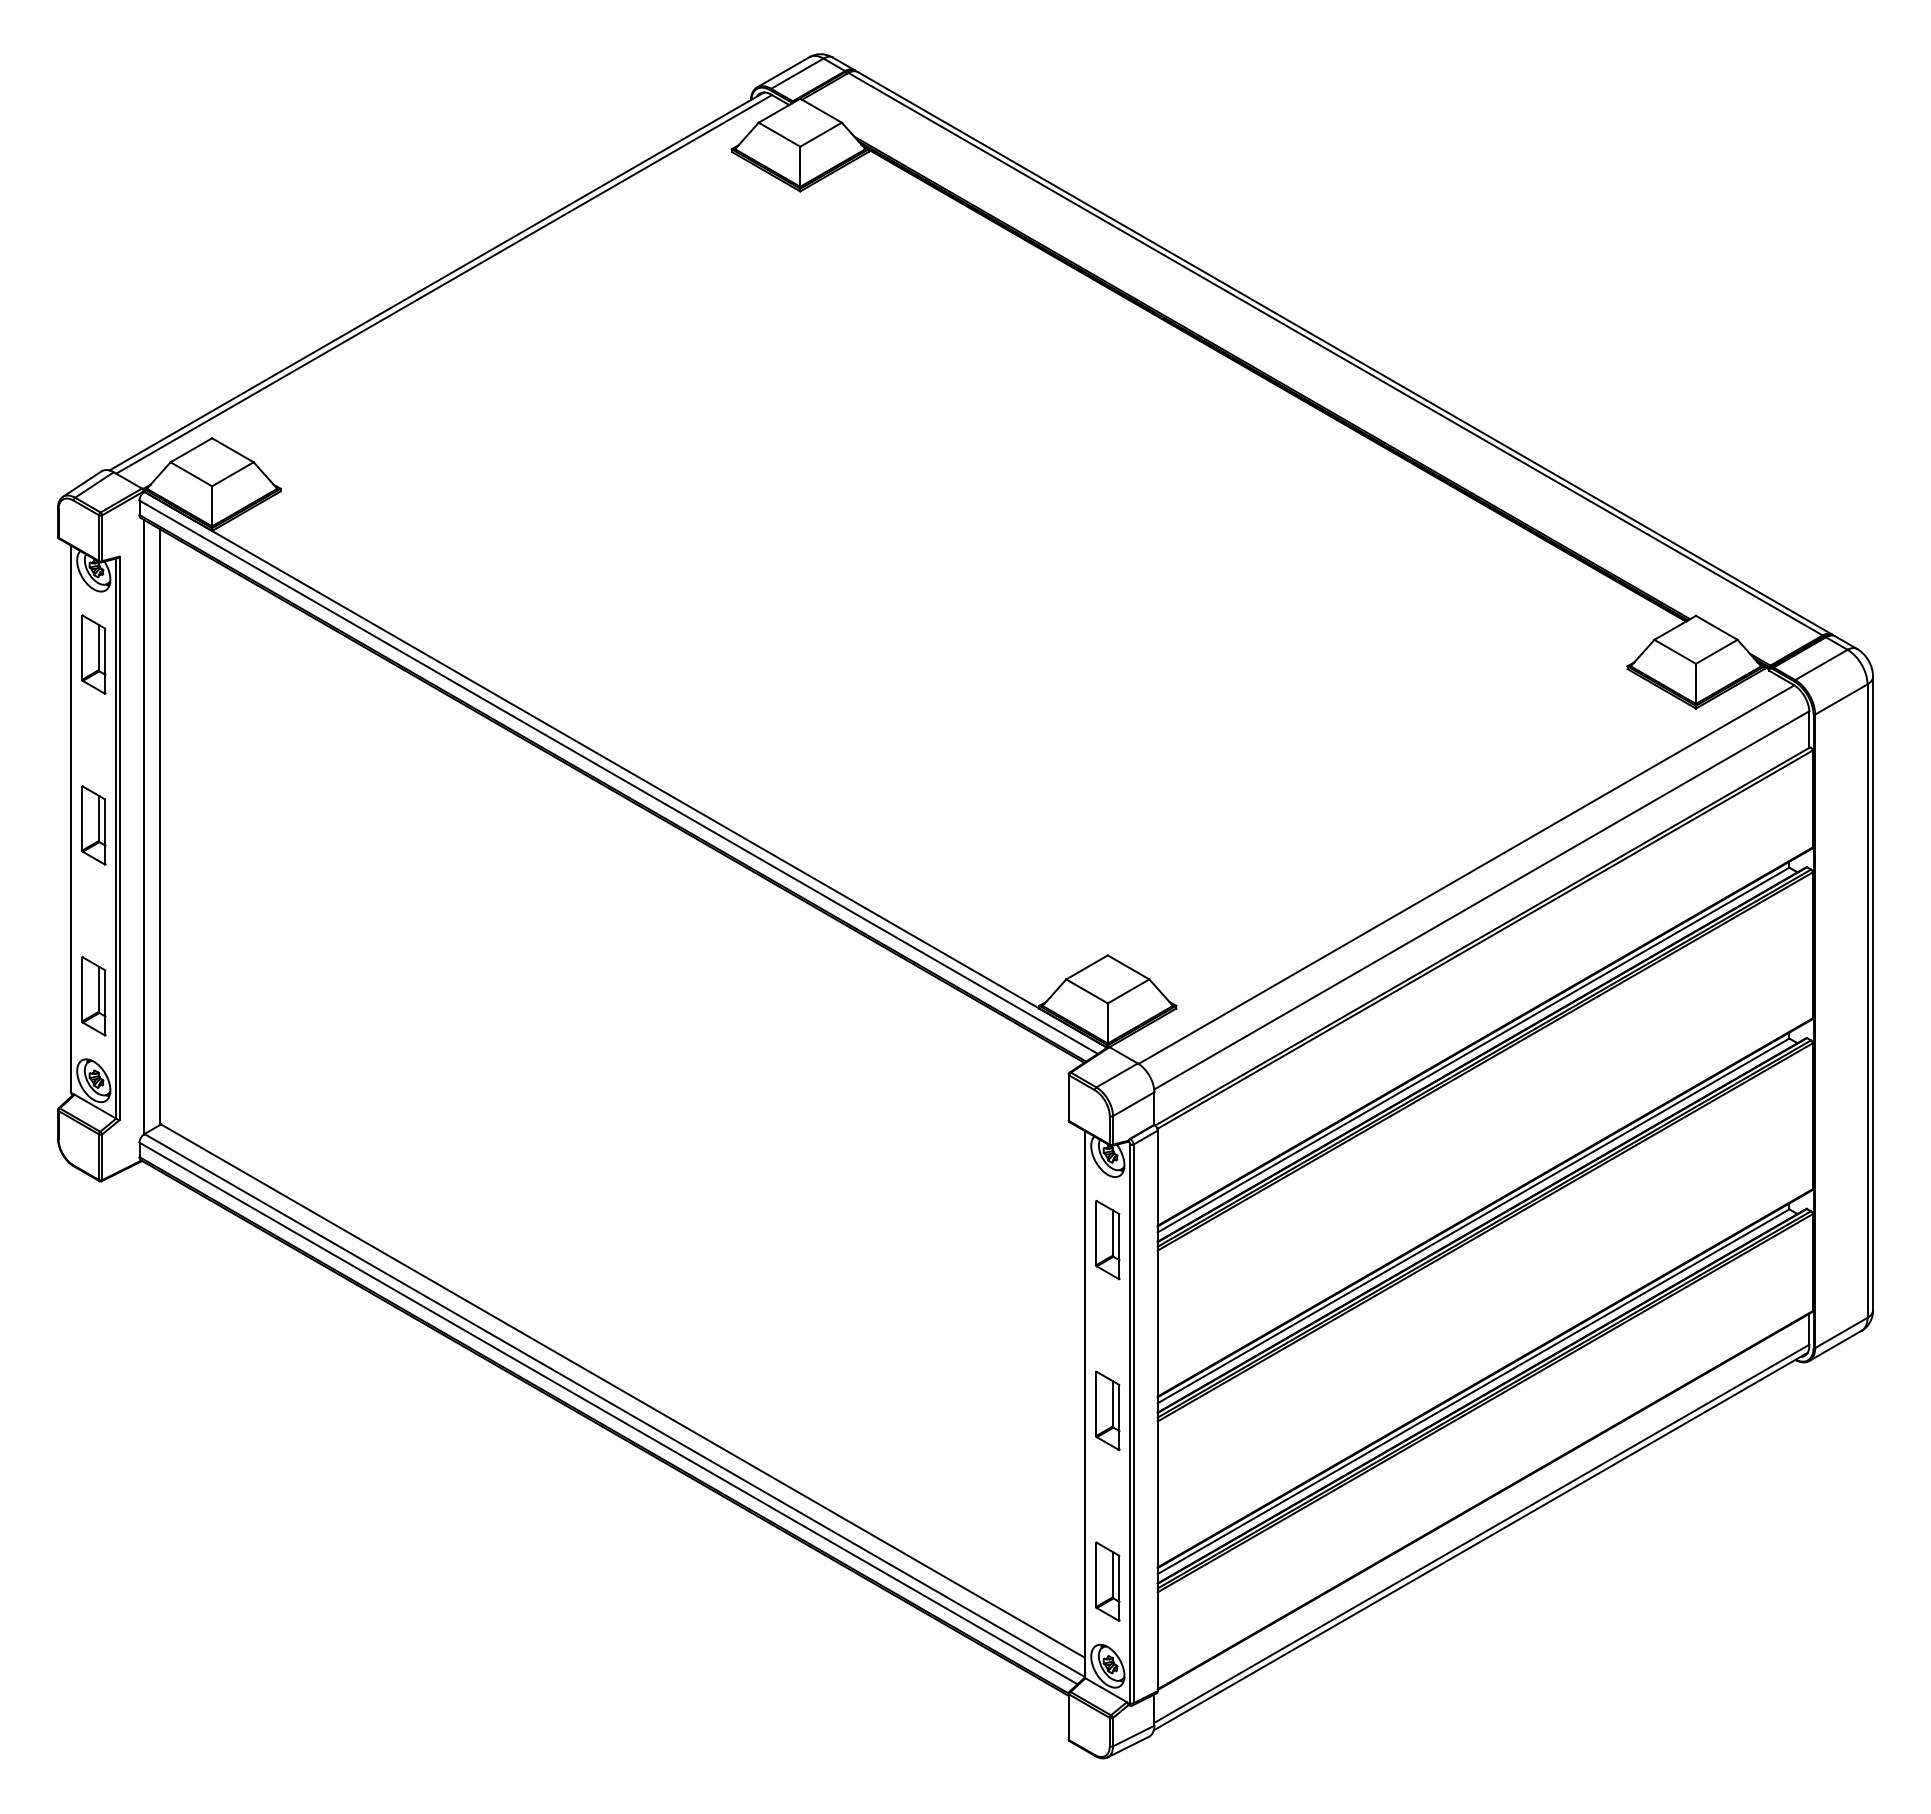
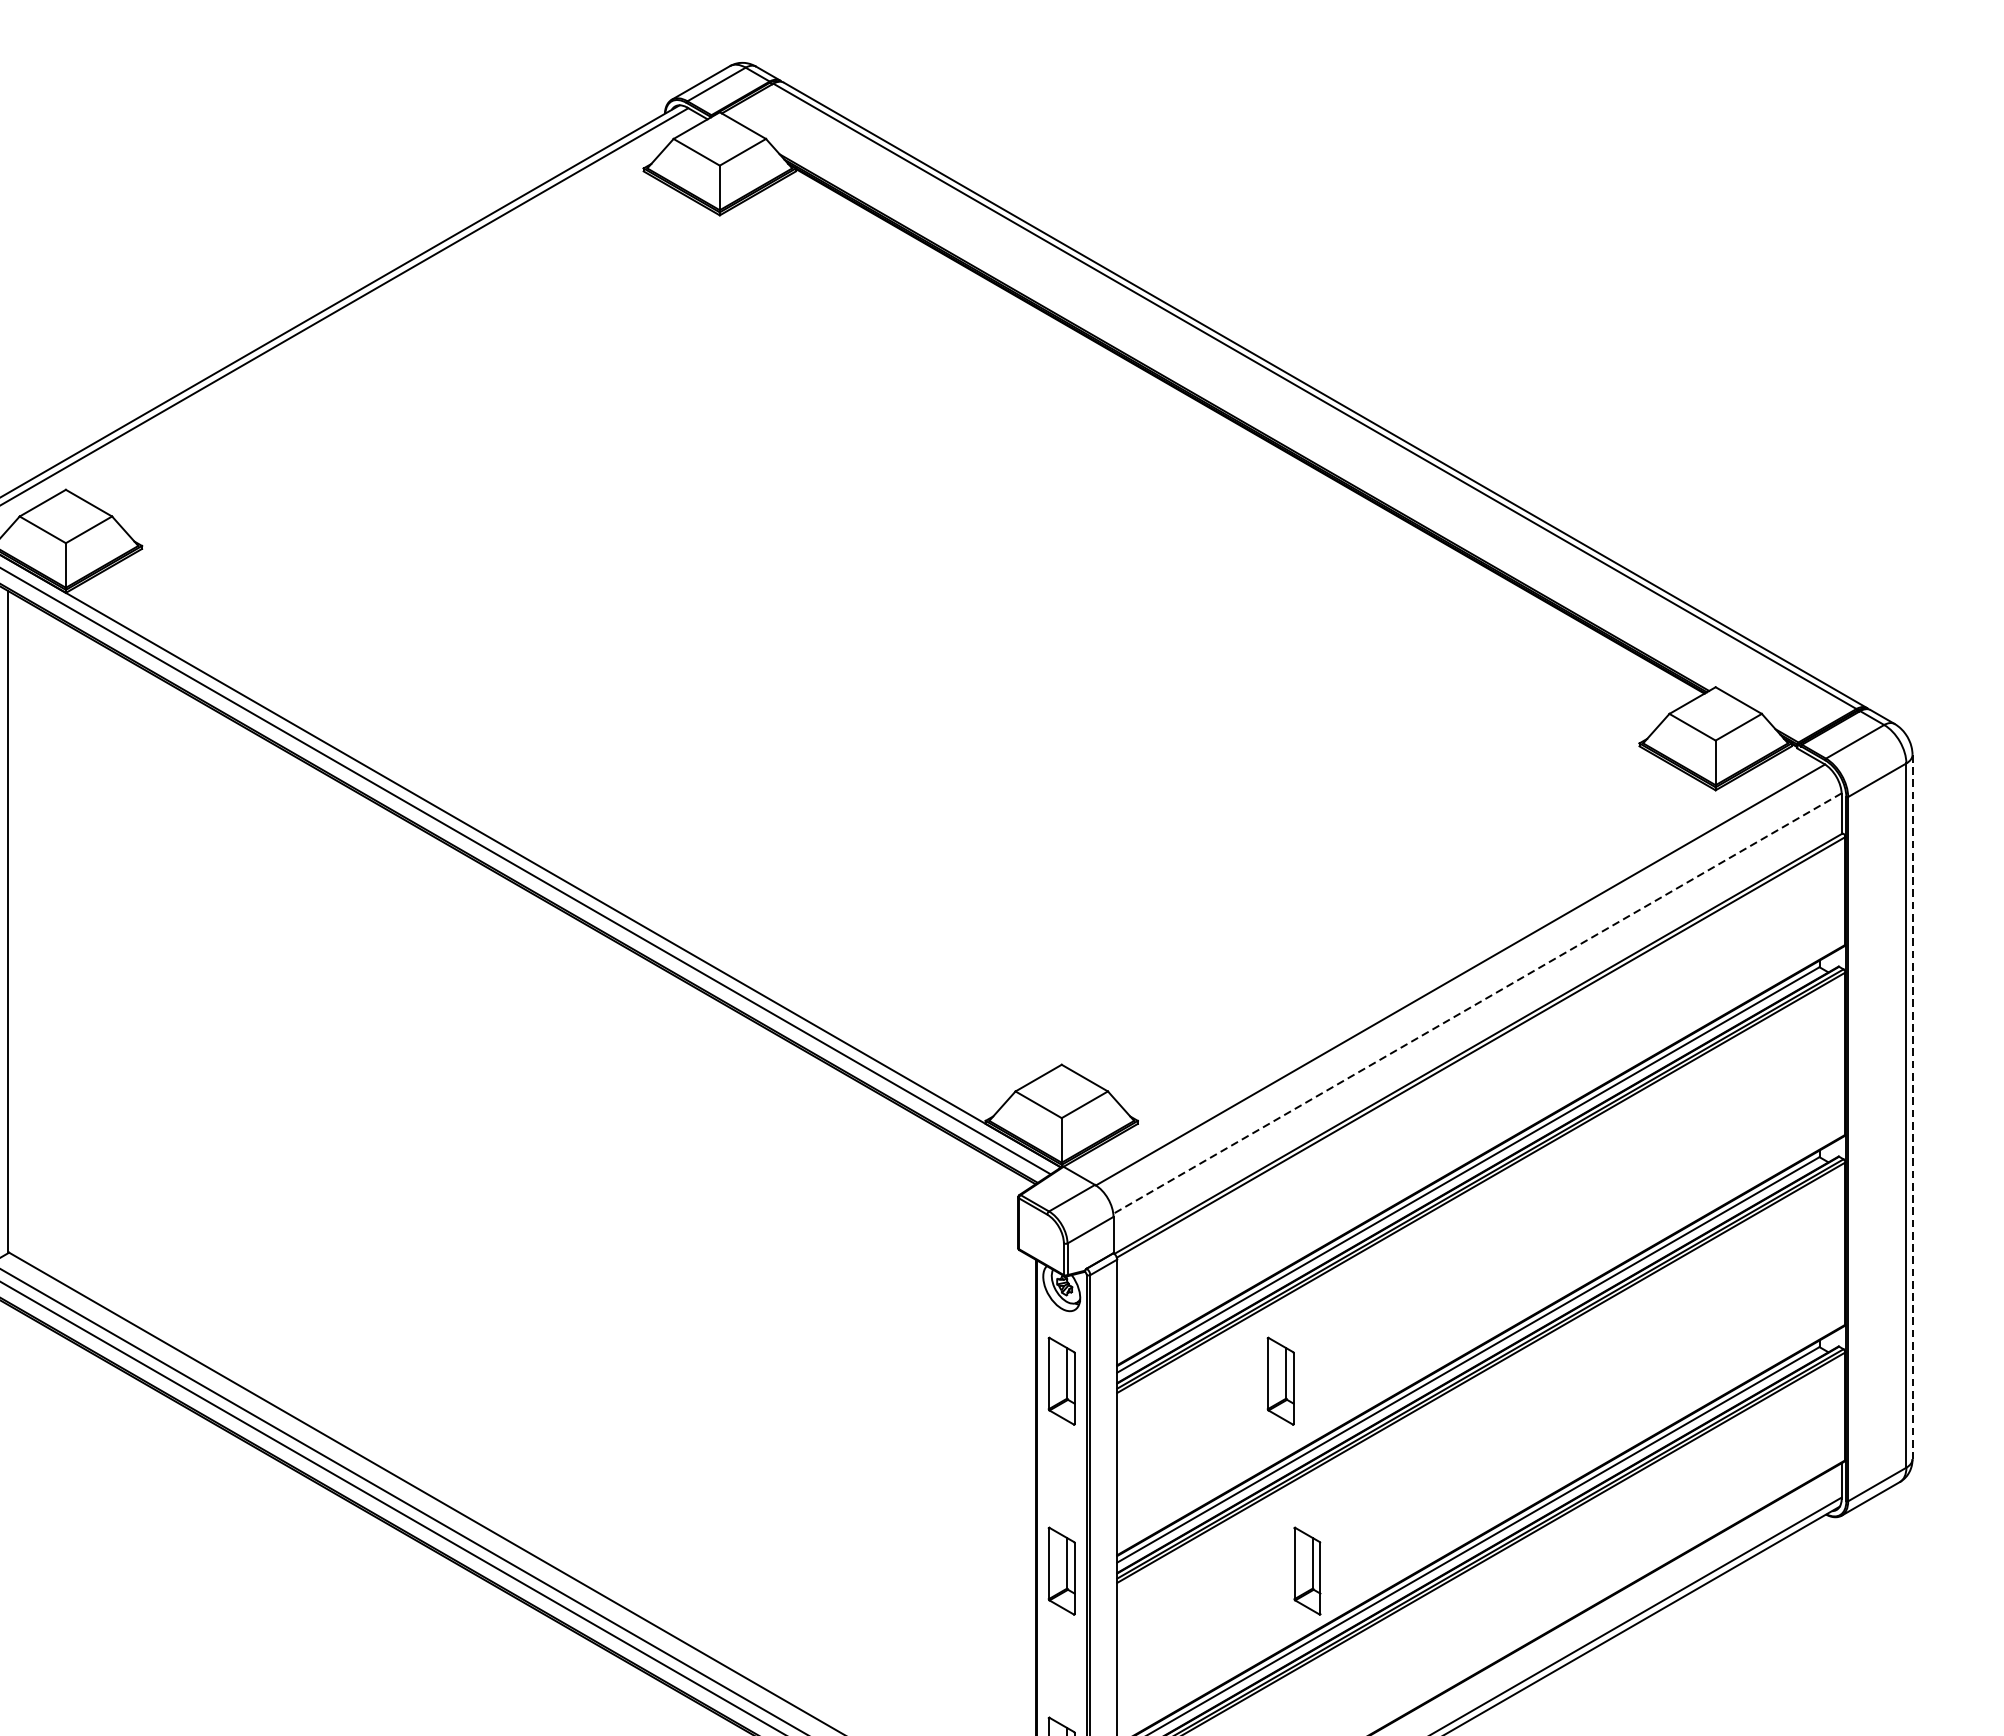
line: (1481, 900) -> (1477, 1003), solid -> dashed
line: (1873, 993) -> (1913, 1107), solid -> dashed
part: (1304, 1240) -> (1280, 1381), added
part: (1328, 1410) -> (1307, 1570), added

